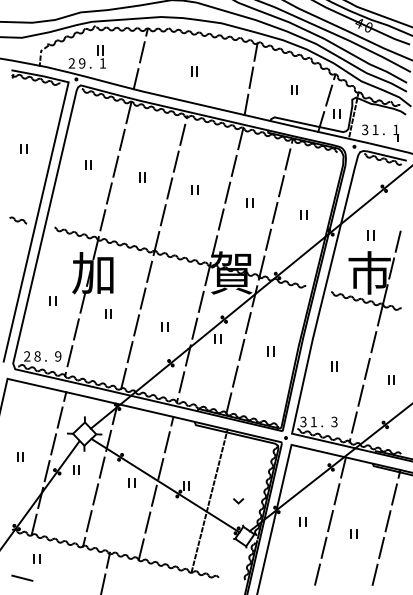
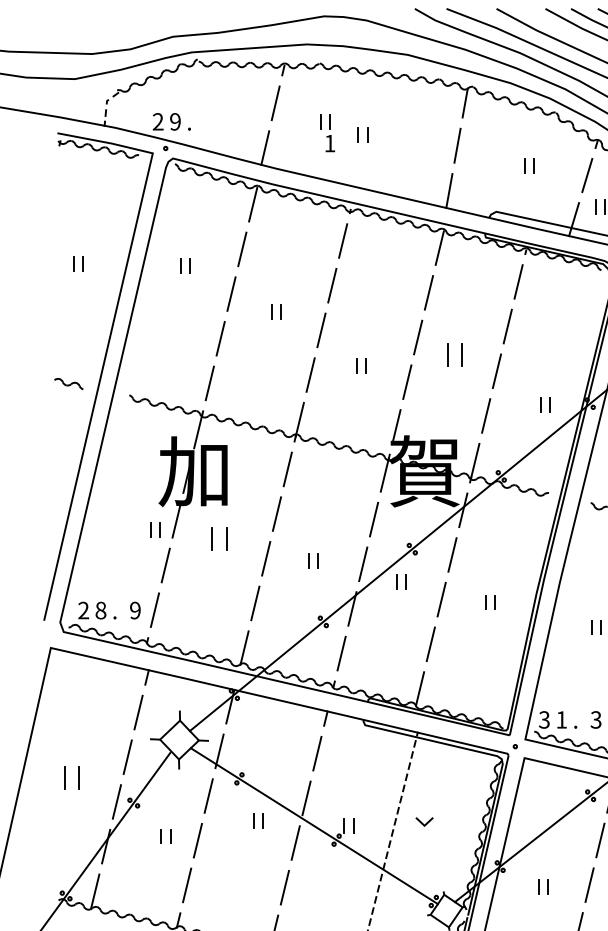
part: (101, 56) -> (327, 131), moved
part: (88, 164) -> (185, 265), moved
part: (194, 189) -> (361, 365), moved
part: (249, 202) -> (454, 353), size x1.6
part: (303, 214) -> (544, 403), moved
part: (52, 300) -> (154, 528), moved
part: (108, 313) -> (219, 538), size x1.6
part: (20, 456) -> (72, 777), size x1.6
part: (76, 469) -> (165, 835), moved
line: (238, 501) -> (424, 822), moved

